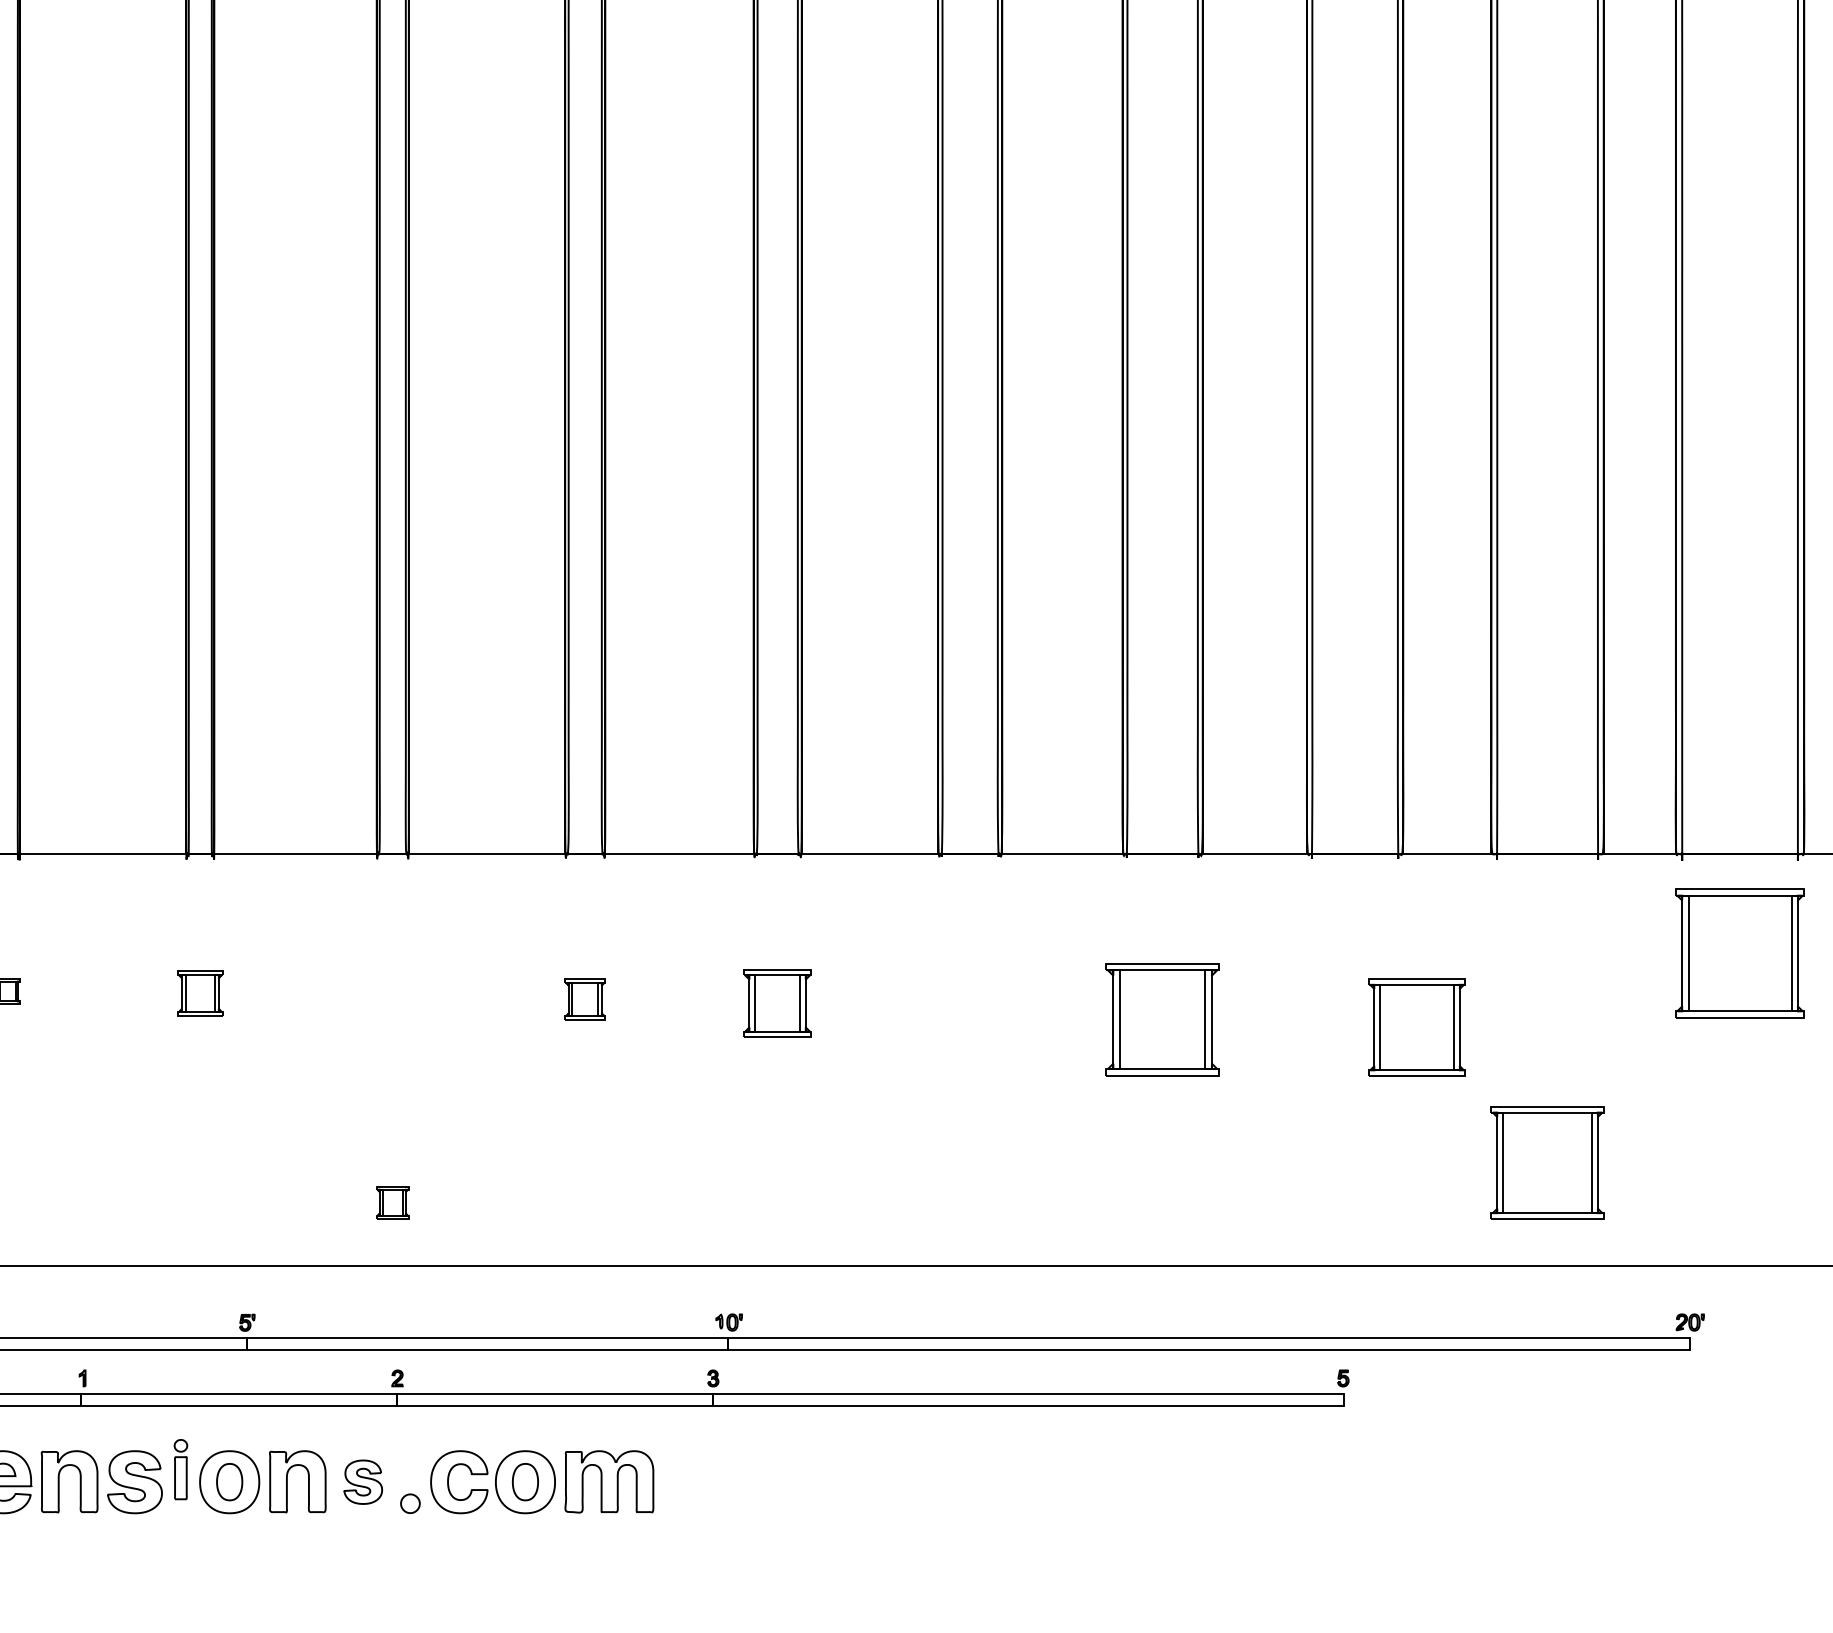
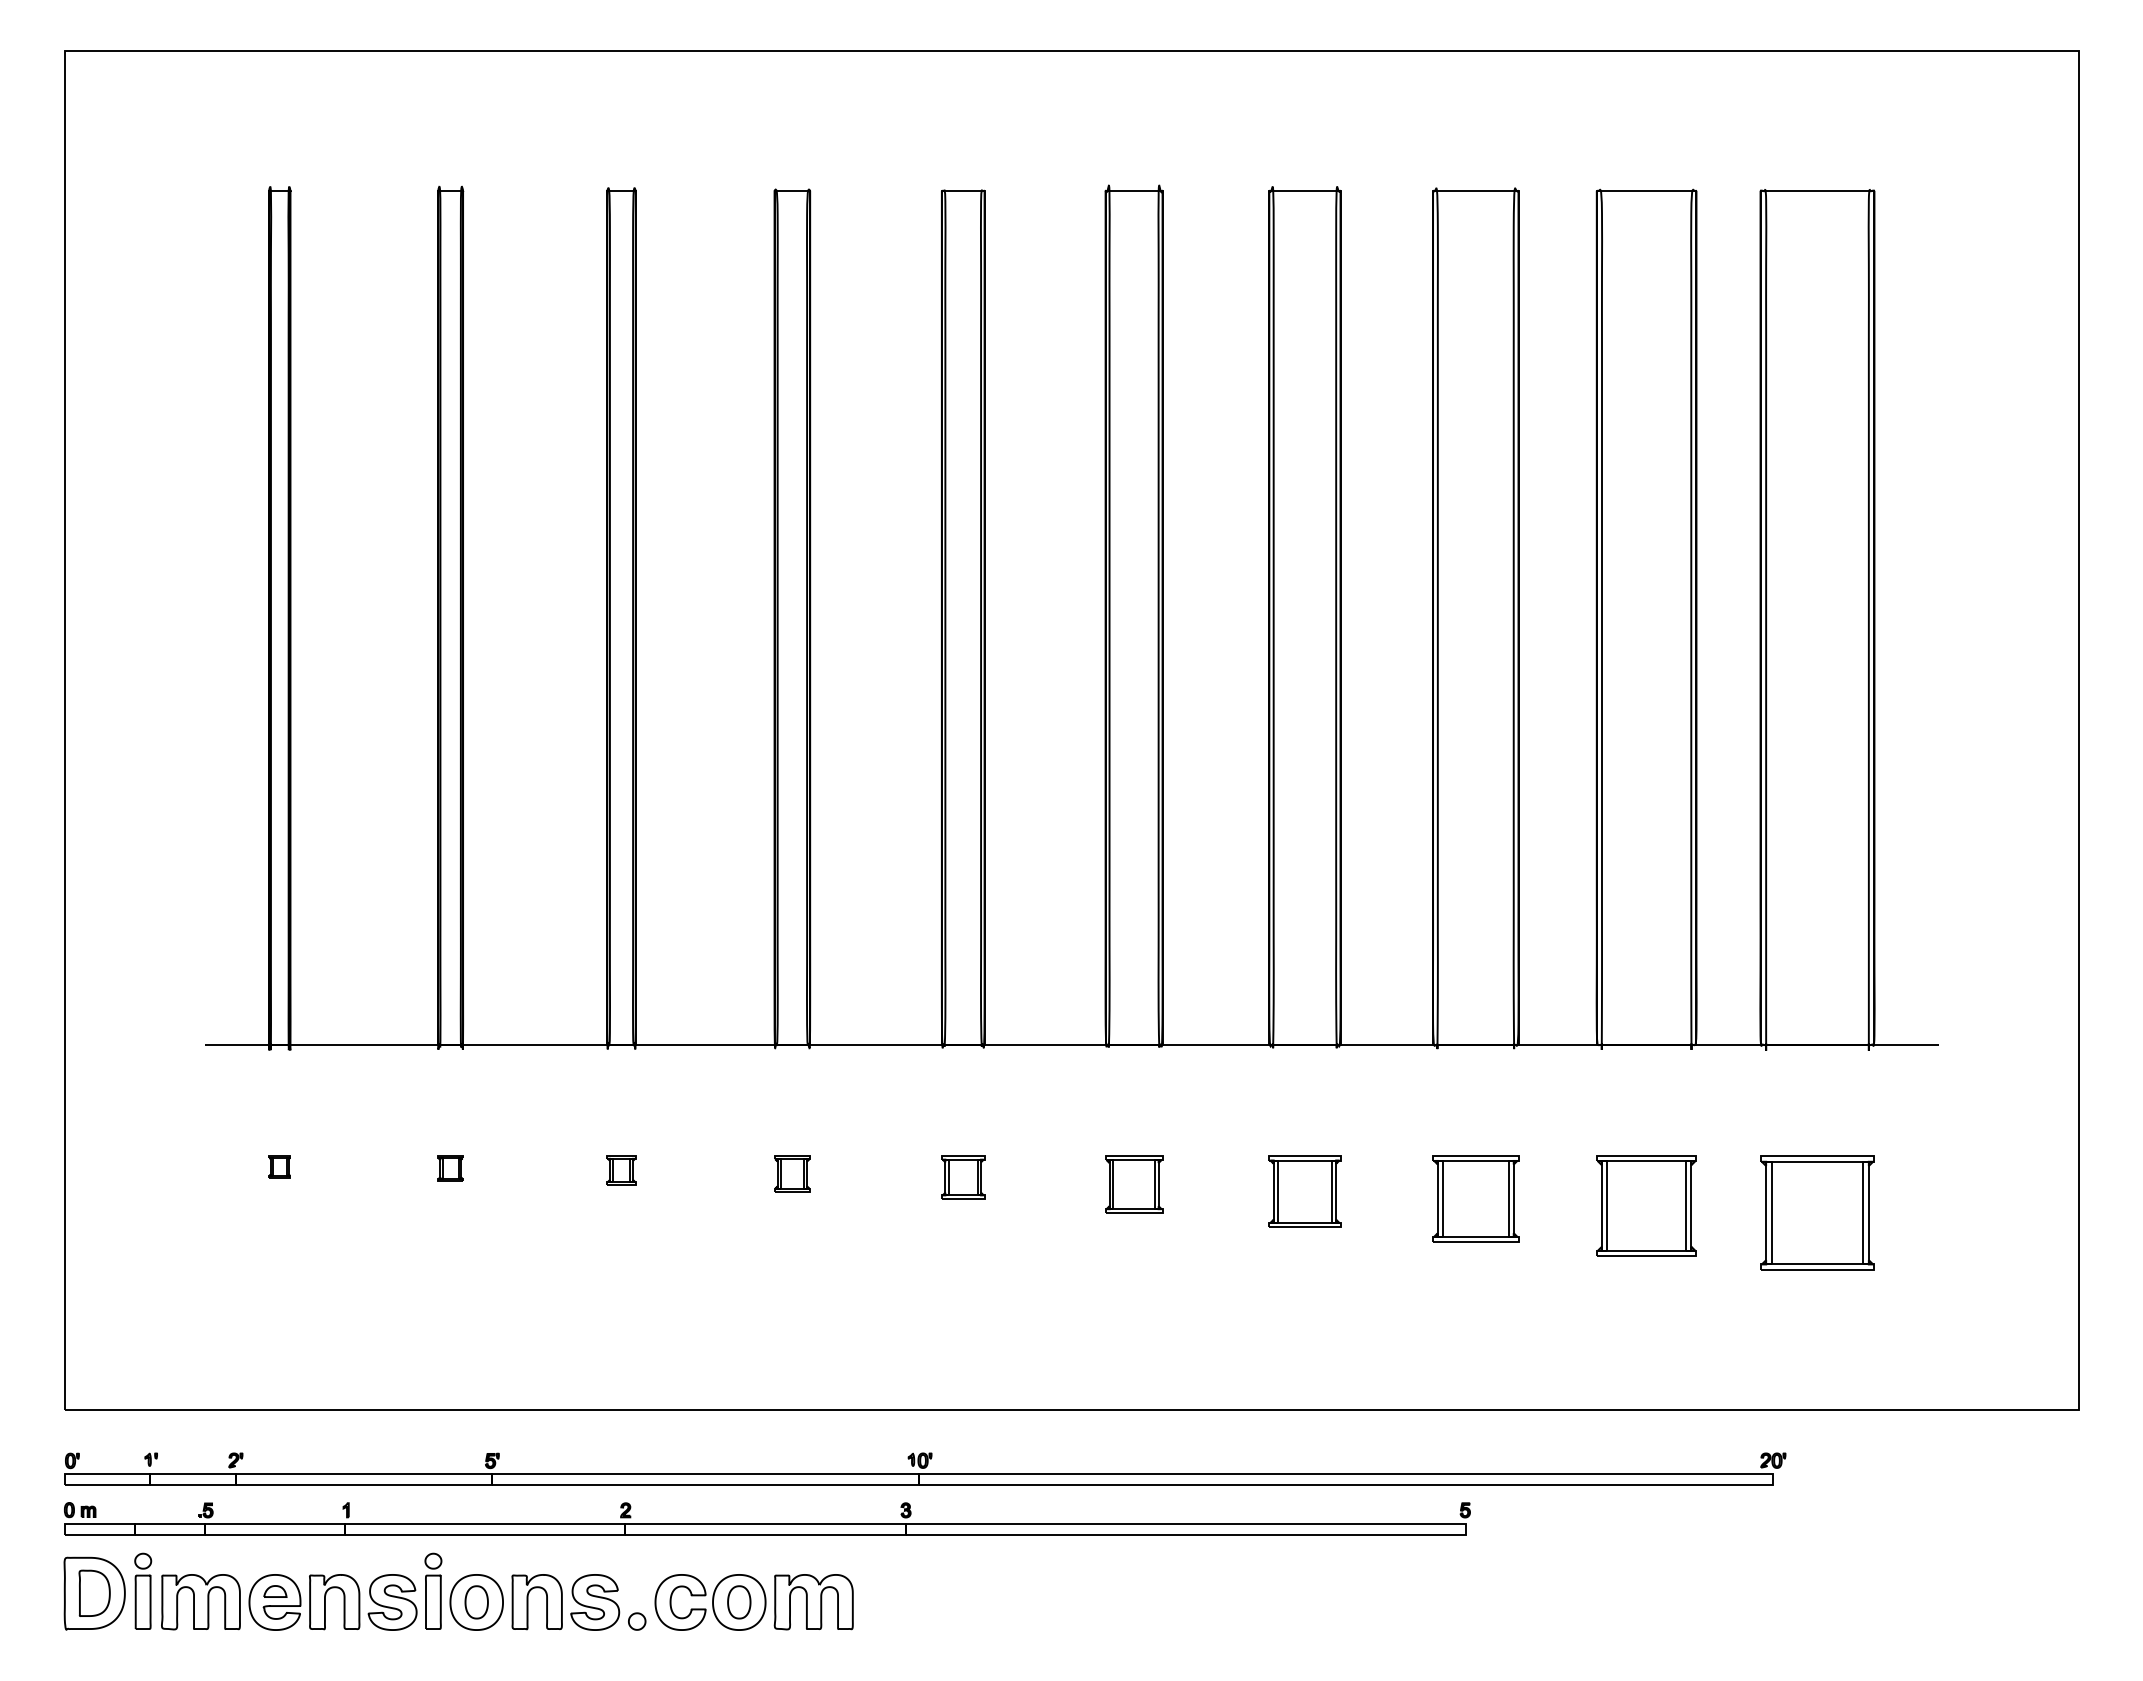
part: (1740, 952) -> (1817, 1212), moved
part: (200, 993) -> (450, 1168), size x0.62
part: (778, 1003) -> (963, 1177), size x0.71
part: (970, 1011) -> (1134, 1184), added
part: (1162, 1019) -> (1304, 1191), size x0.71
part: (1416, 1027) -> (1475, 1198), moved
part: (1547, 1162) -> (1646, 1205), moved
part: (392, 1202) -> (621, 1170), moved
part: (180, 1468) -> (433, 1590), size x1.43
part: (363, 1482) -> (595, 1602), size x1.43

